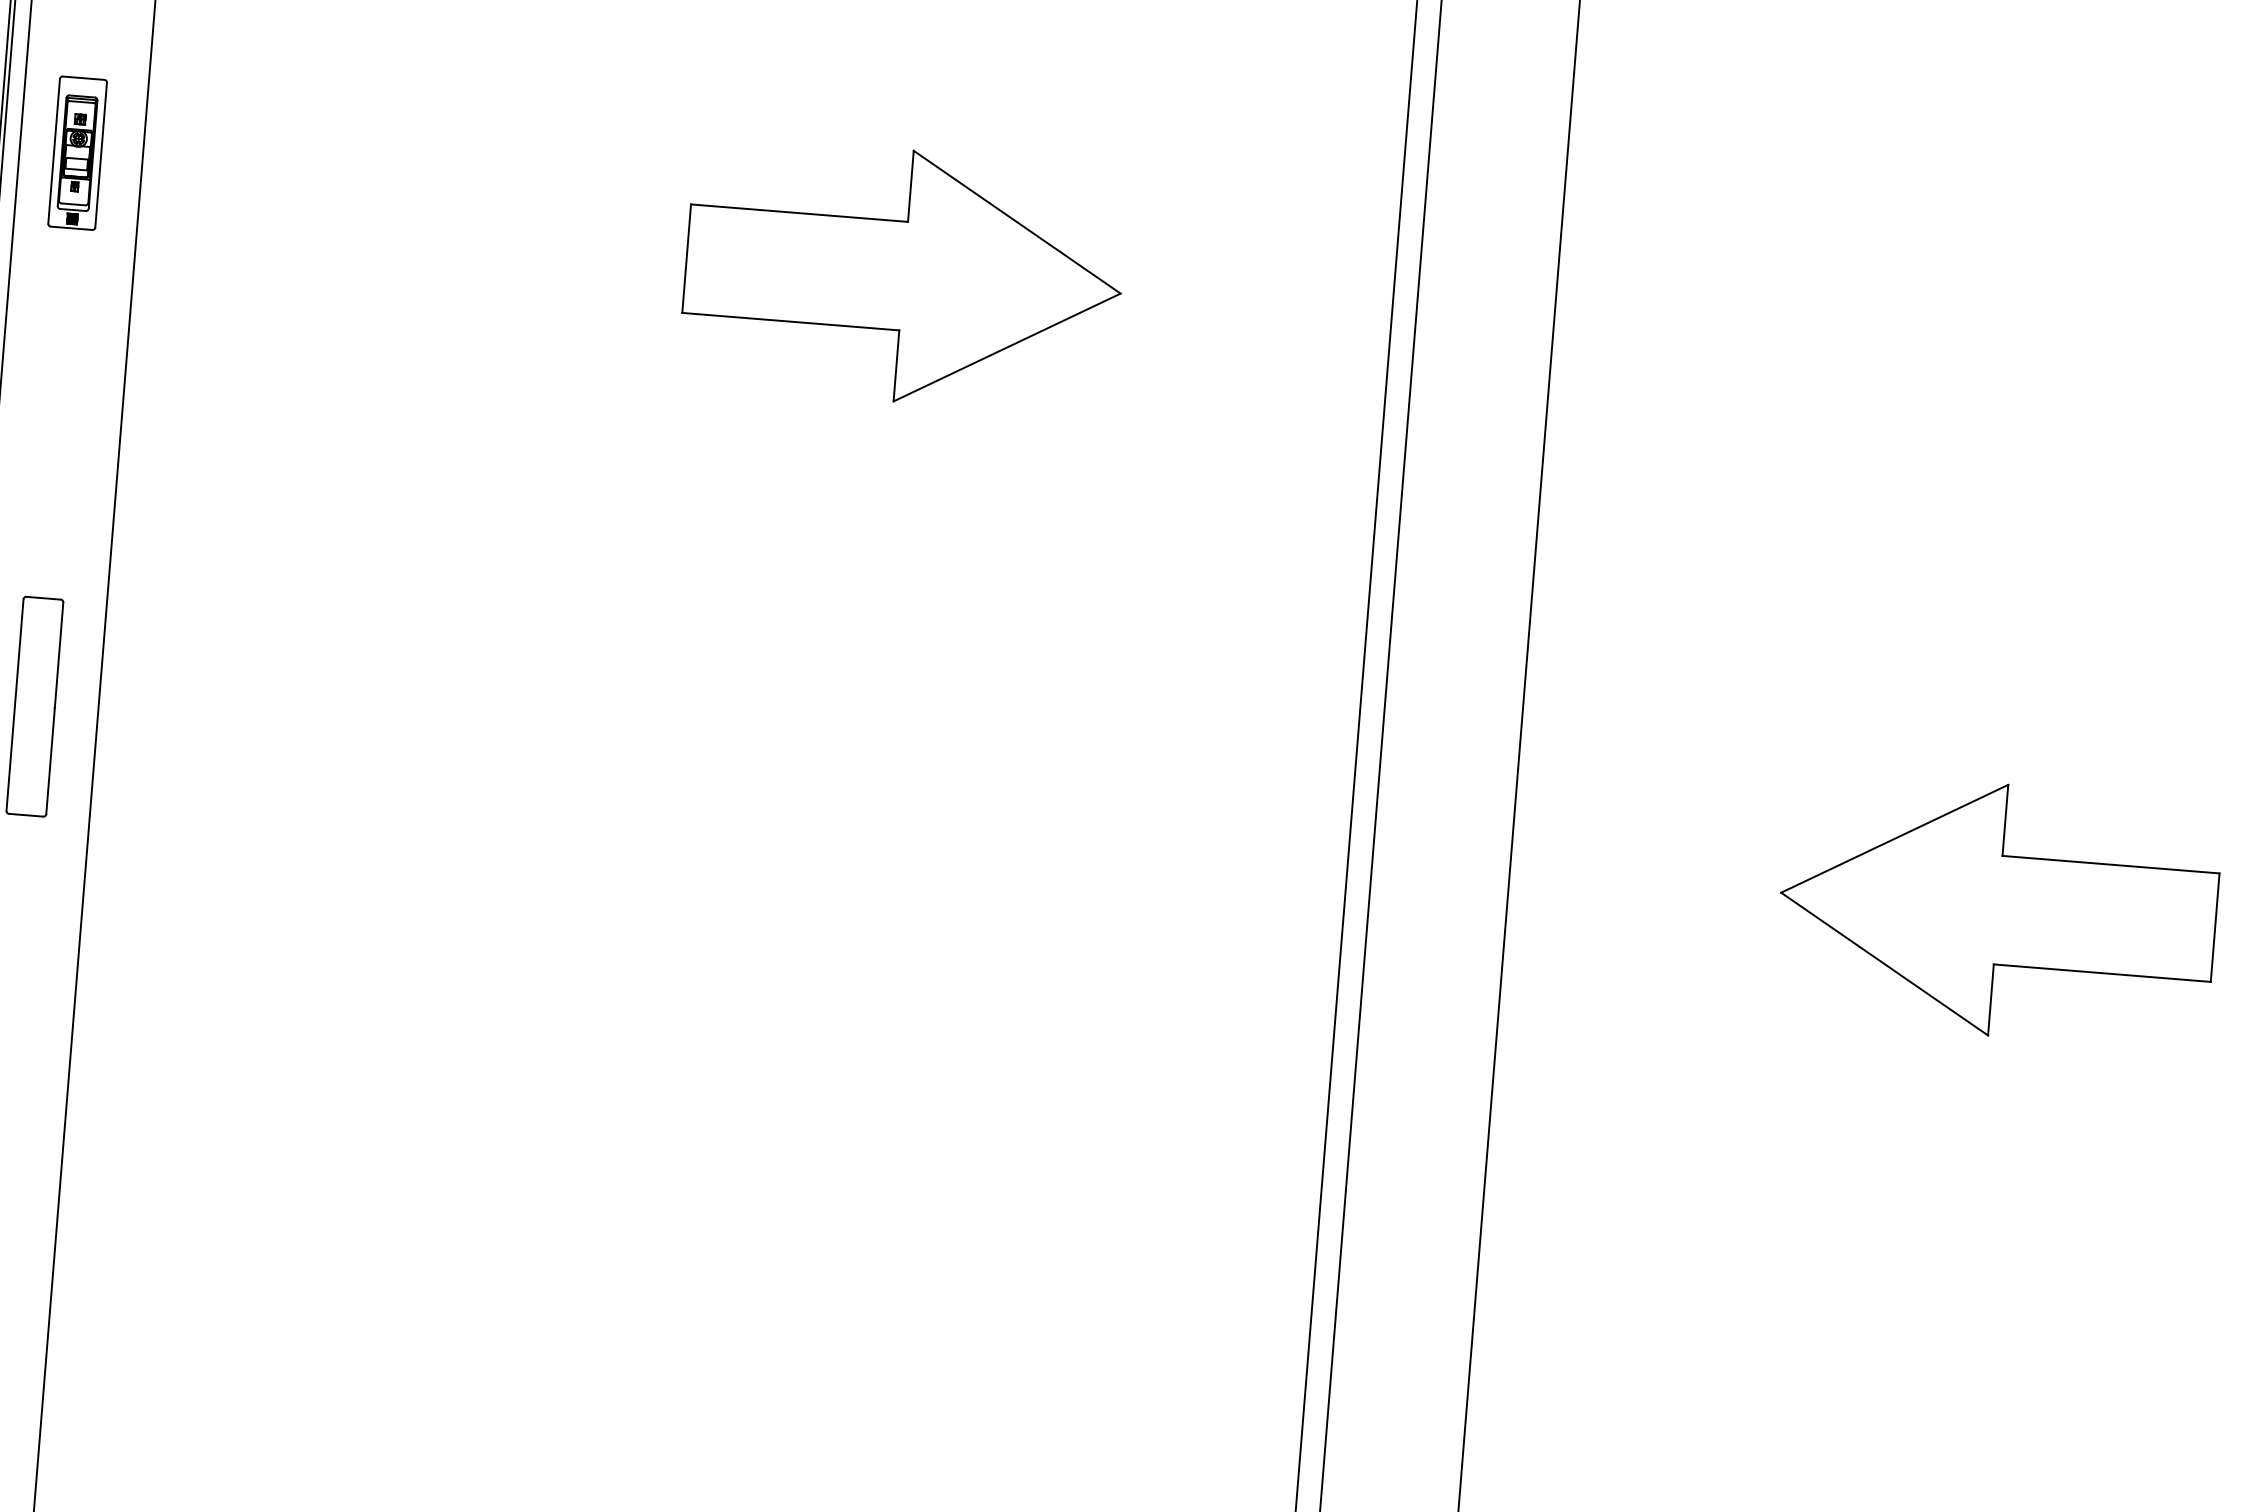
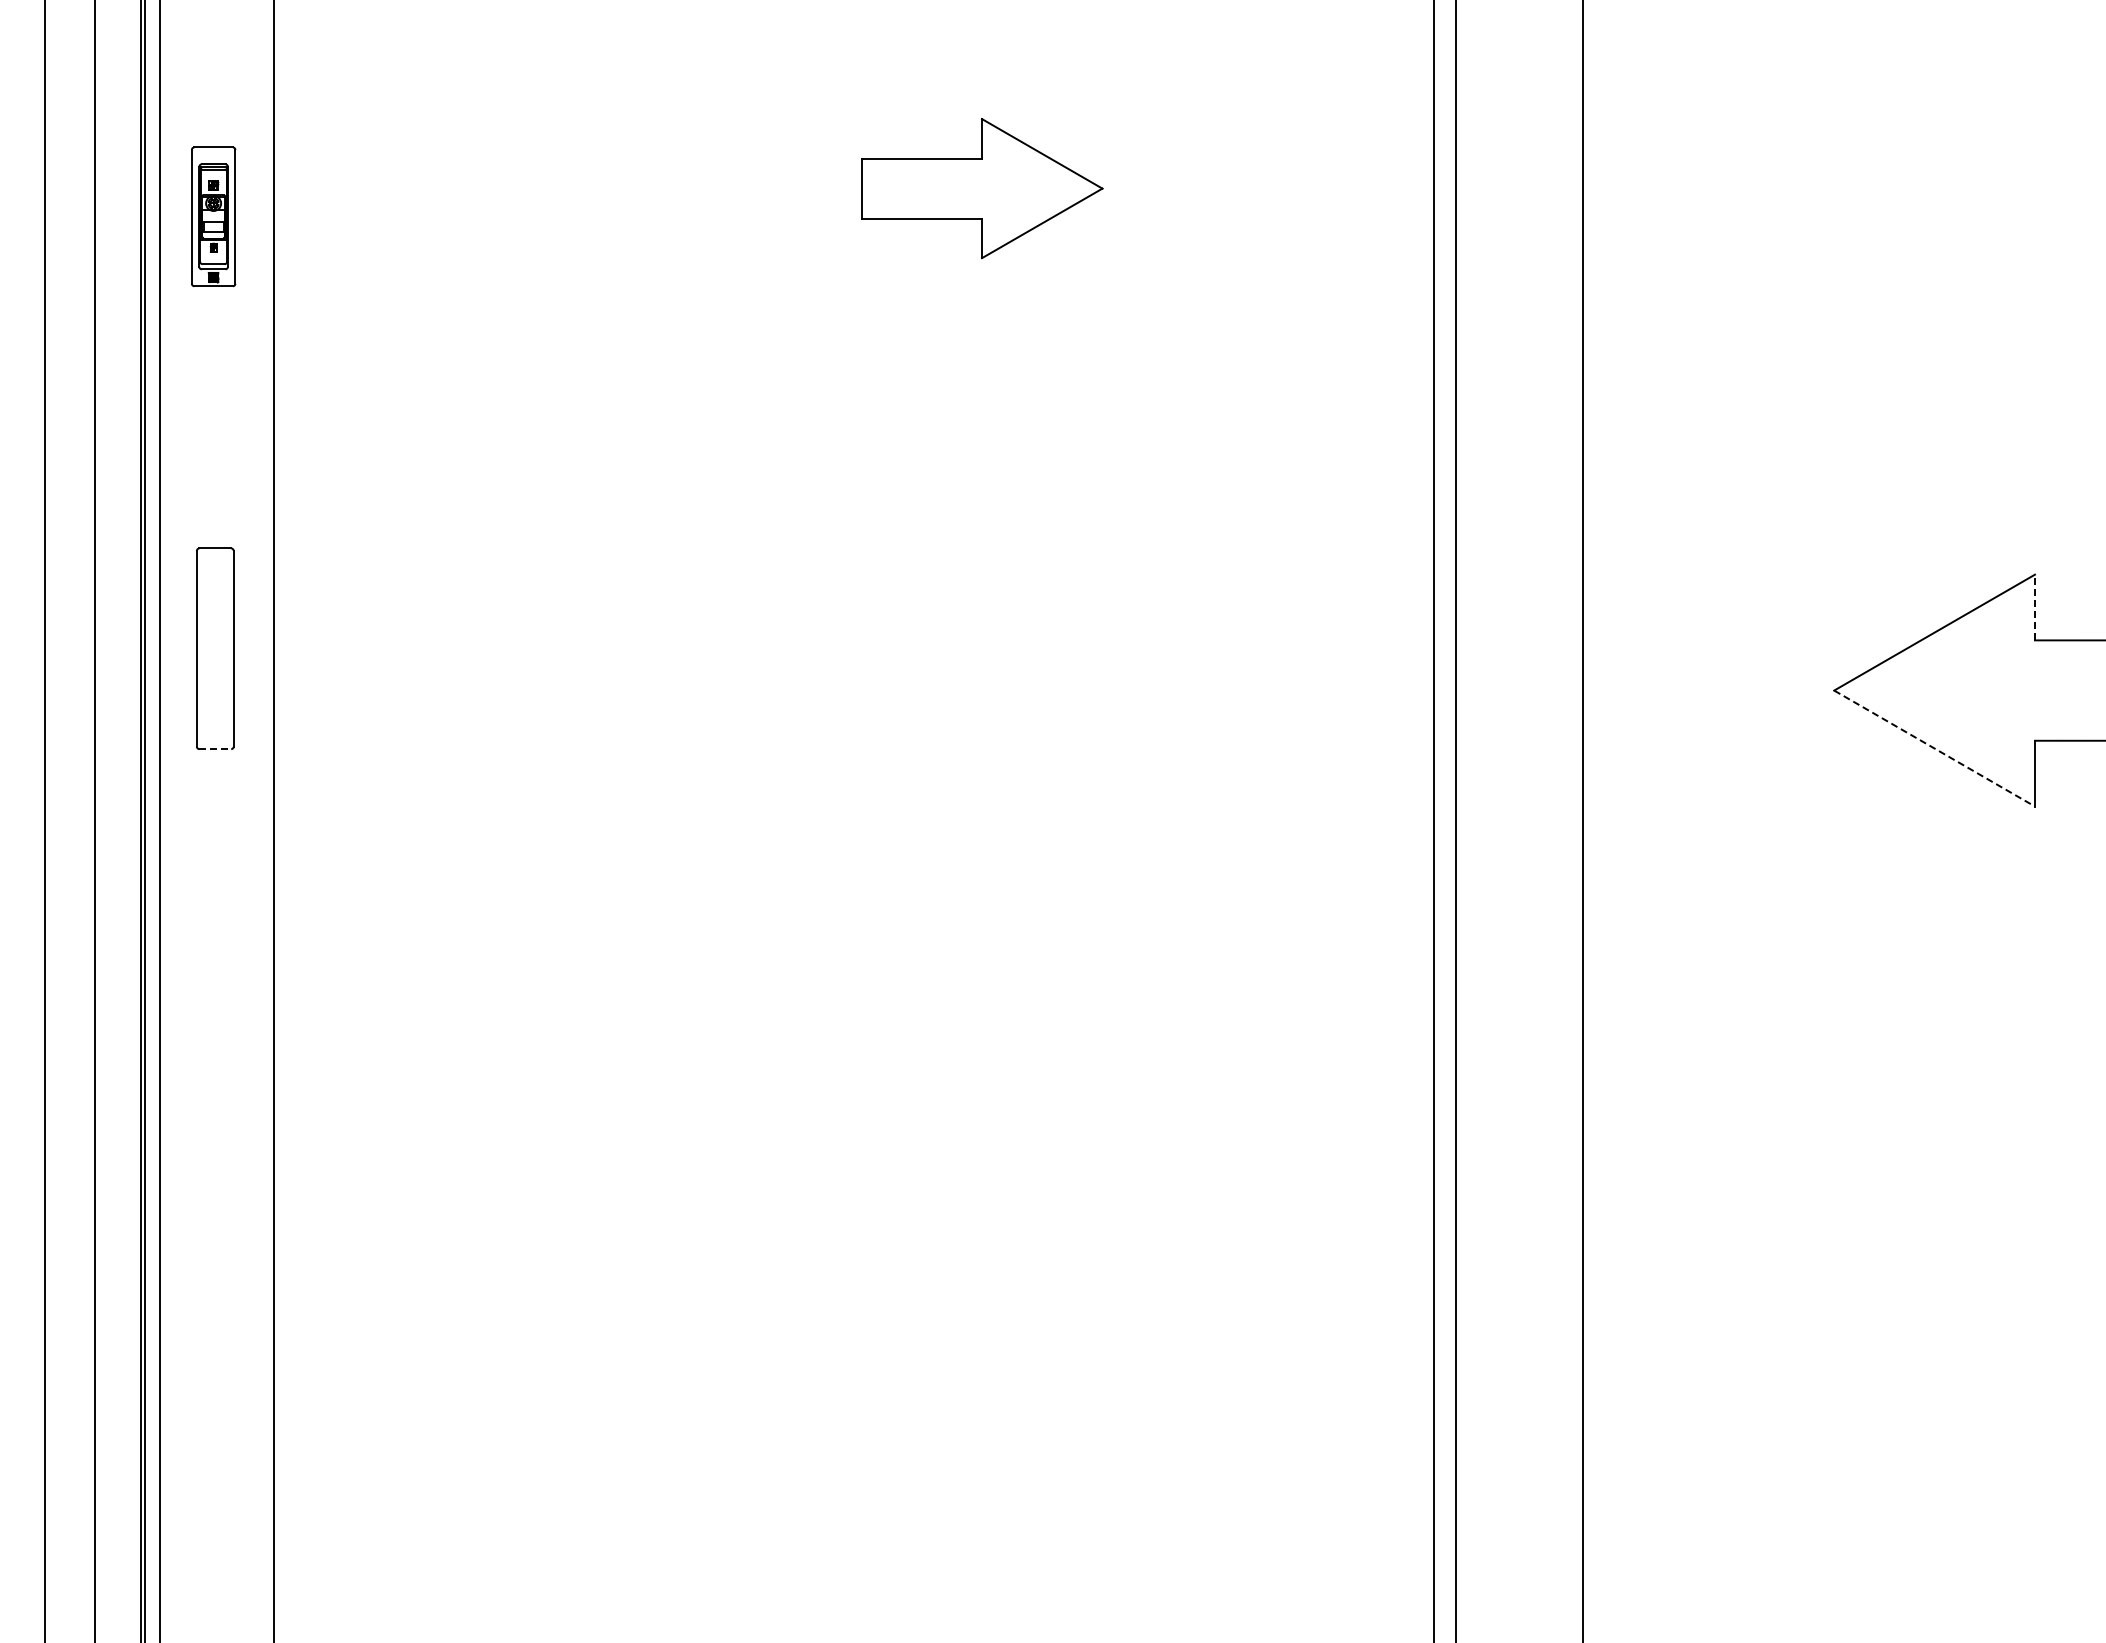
part: (77, 152) -> (213, 216), moved
part: (903, 275) -> (981, 188), size x0.6
line: (26, 815) -> (215, 749), solid -> dashed
line: (2004, 820) -> (2034, 607), solid -> dashed
line: (1884, 964) -> (1934, 748), solid -> dashed

